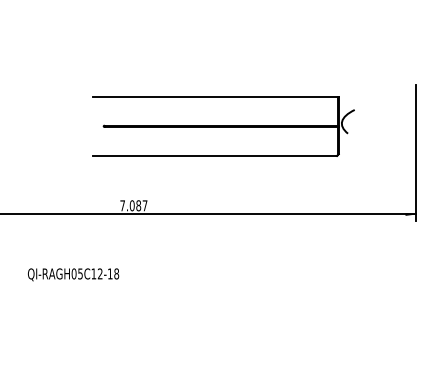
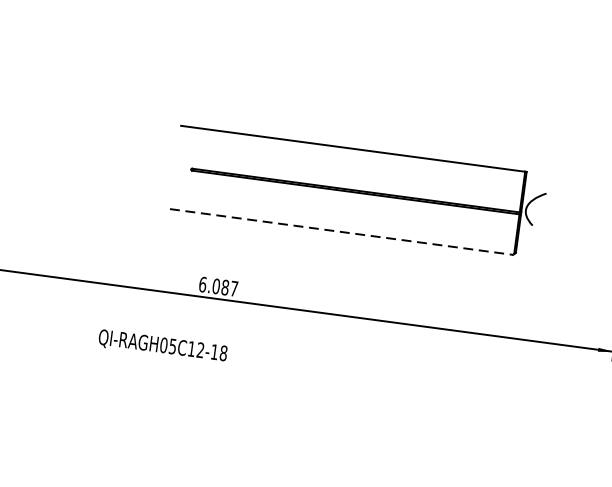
line: (215, 155) -> (342, 231), solid -> dashed
text: (122, 205) -> (202, 284), 7.087 -> 6.087
text: (73, 274) -> (162, 346), moved

